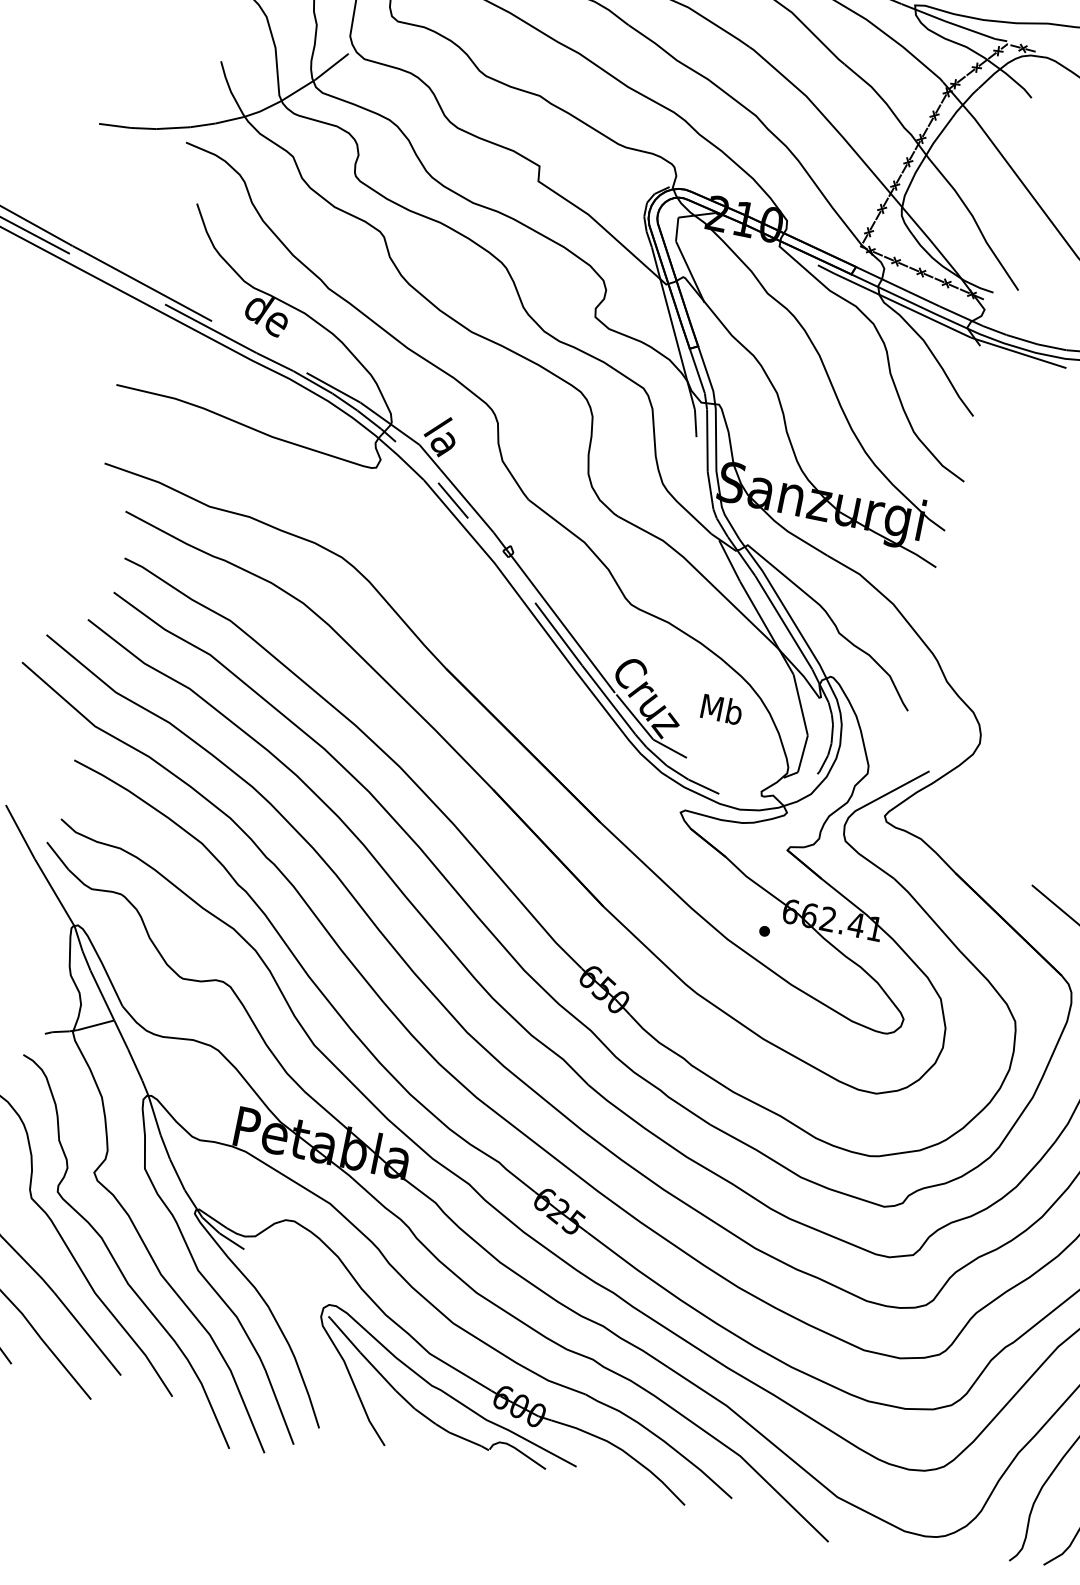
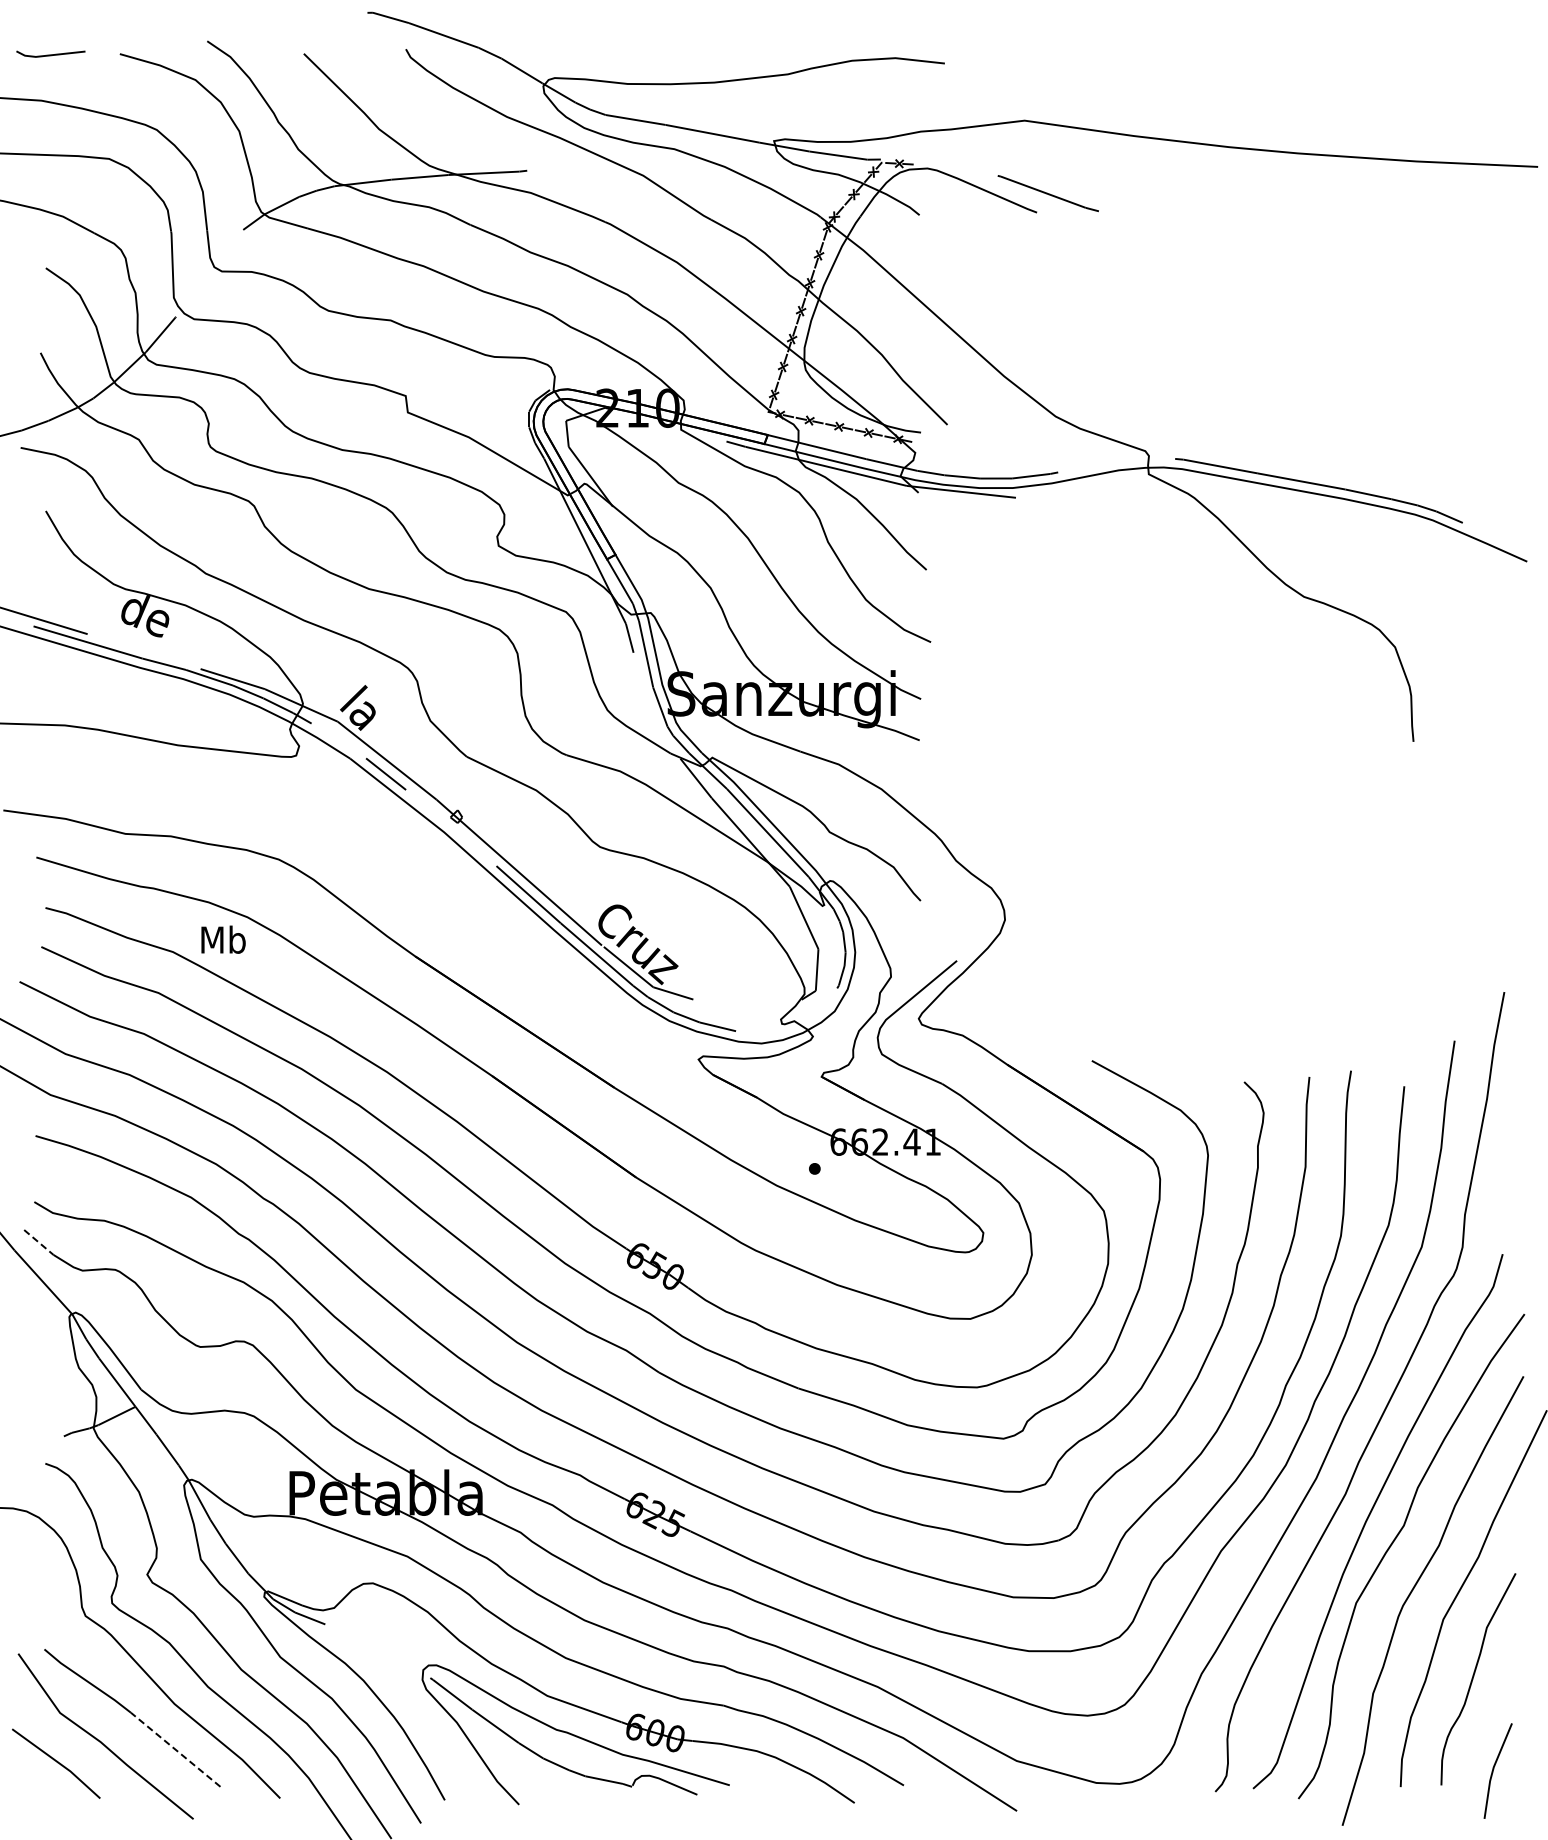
text: (722, 709) -> (223, 939), moved
line: (58, 856) -> (39, 1242), solid -> dashed
line: (87, 1333) -> (175, 1749), solid -> dashed

